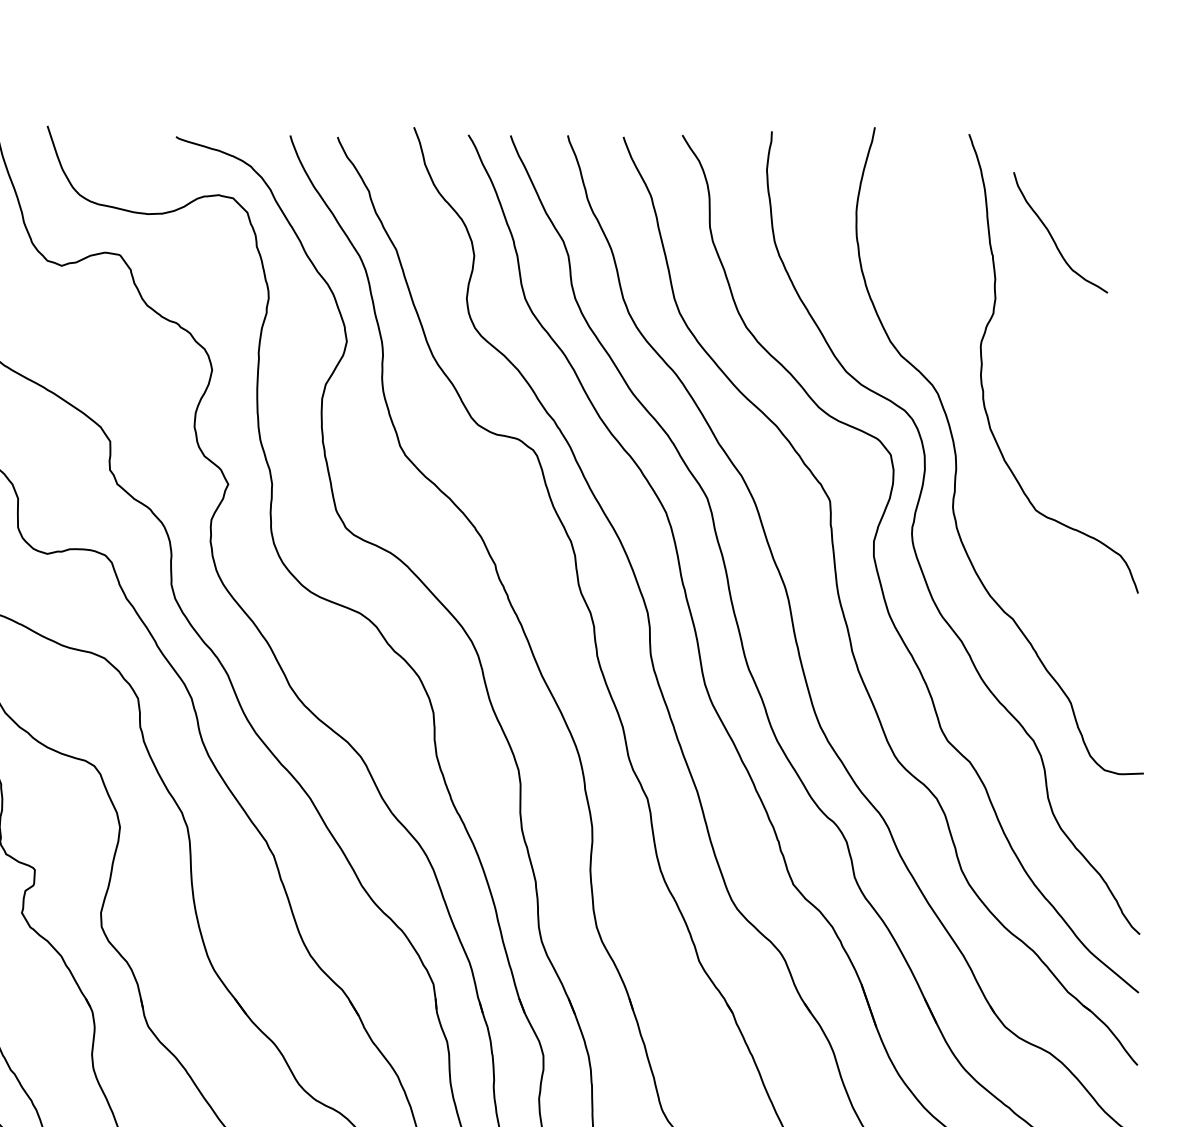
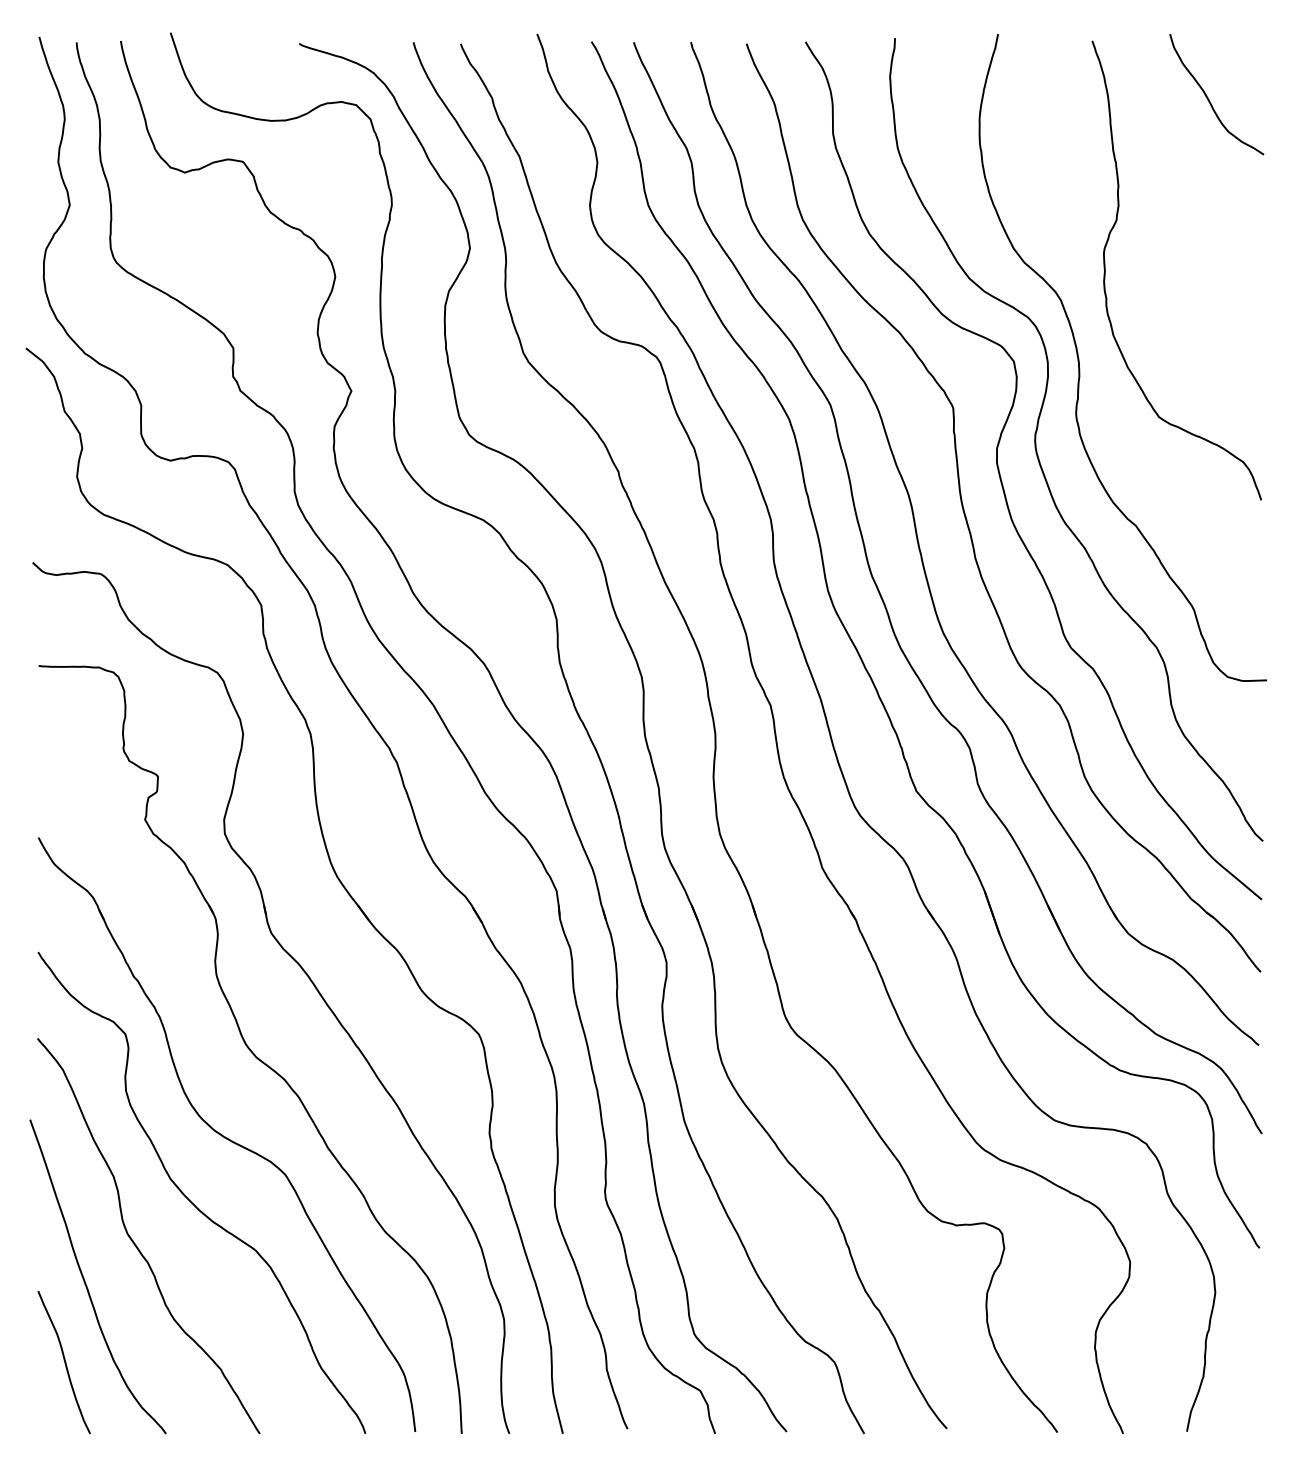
curve: (1052, 235) -> (1208, 97), moved

